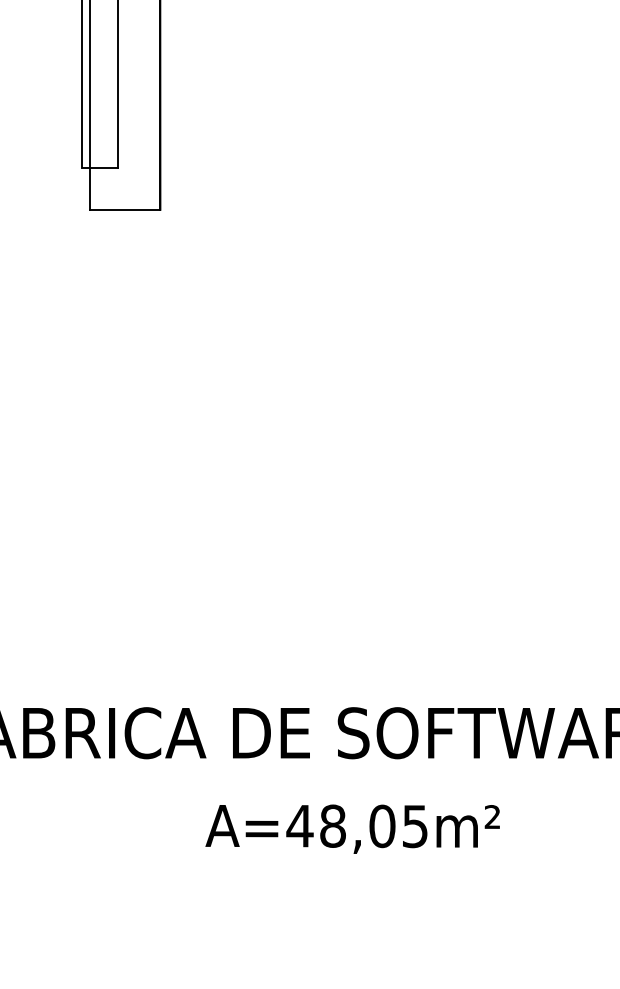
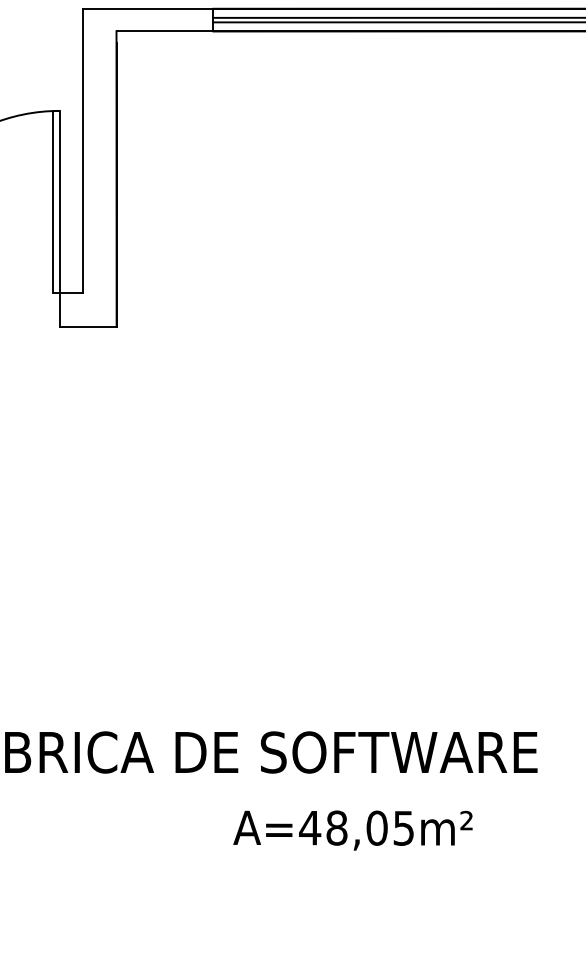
text: (352, 829) -> (352, 830), moved

